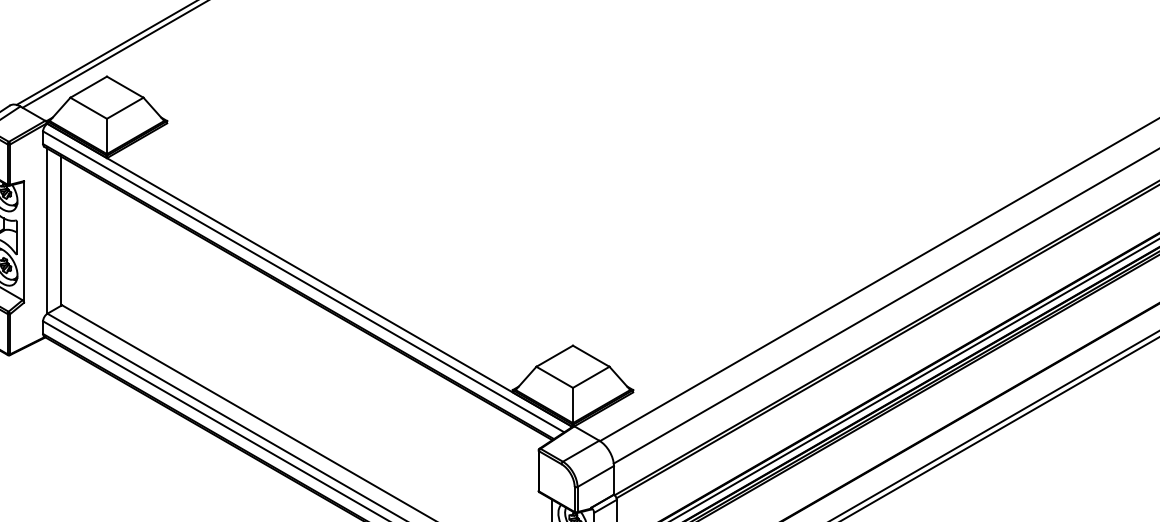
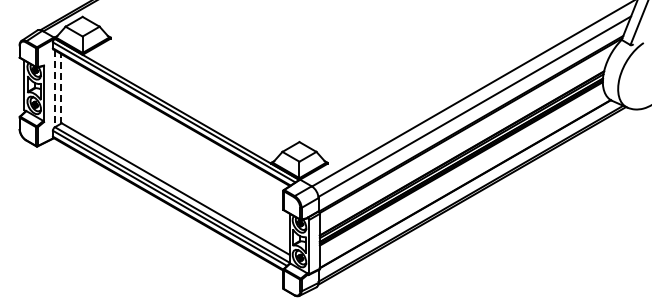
line: (46, 230) -> (54, 88), solid -> dashed
line: (61, 230) -> (61, 88), solid -> dashed

